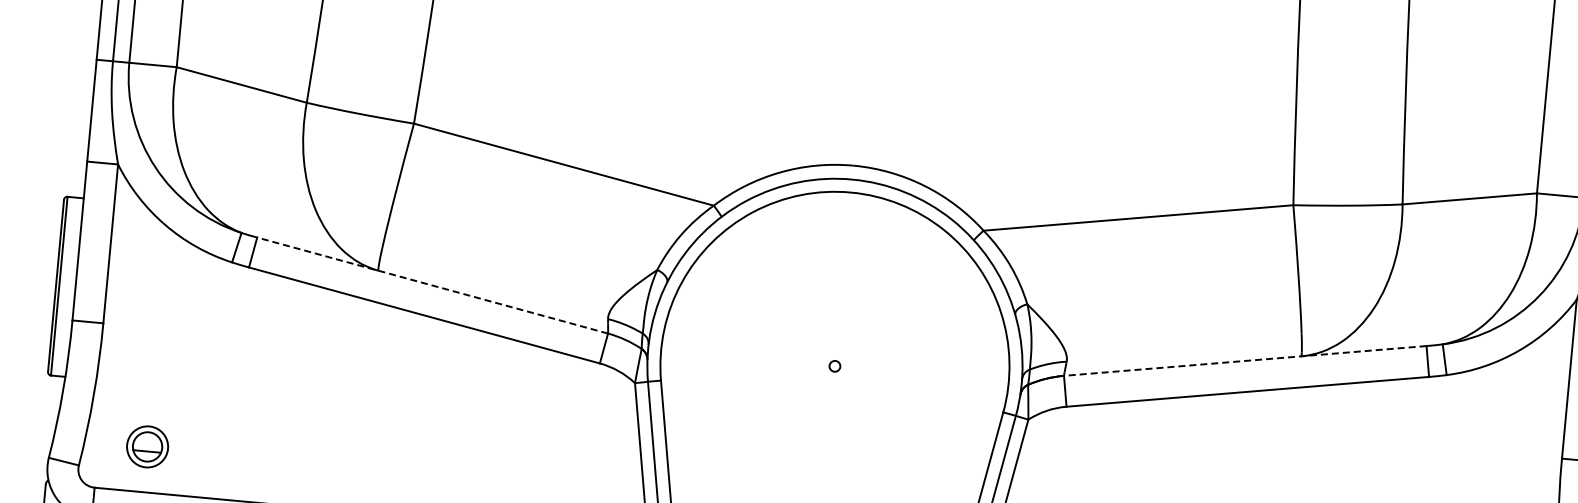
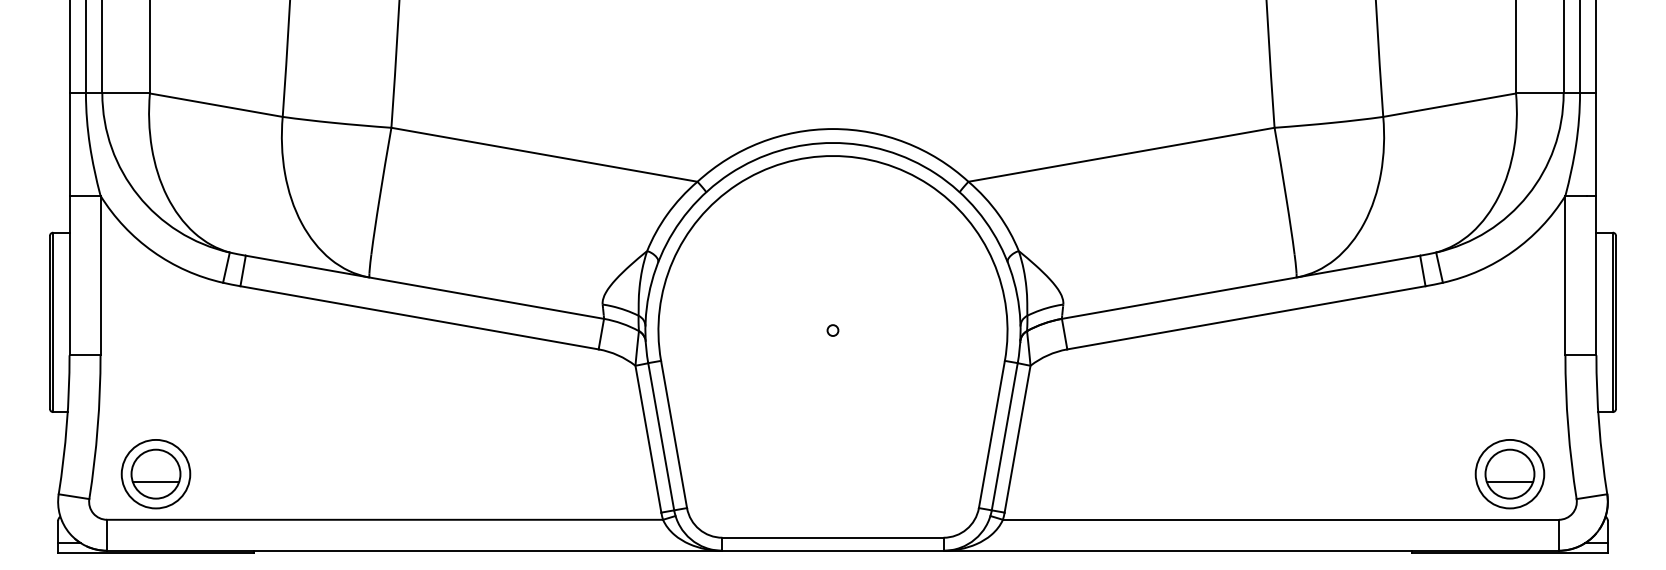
line: (432, 285) -> (424, 287), dashed -> solid
line: (1245, 361) -> (1241, 287), dashed -> solid
part: (147, 447) -> (155, 474), size x1.67

